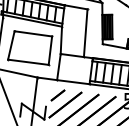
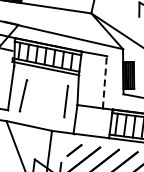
line: (85, 32) -> (104, 81), solid -> dashed
line: (33, 33) -> (47, 82), removed
line: (27, 62) -> (41, 114), removed

